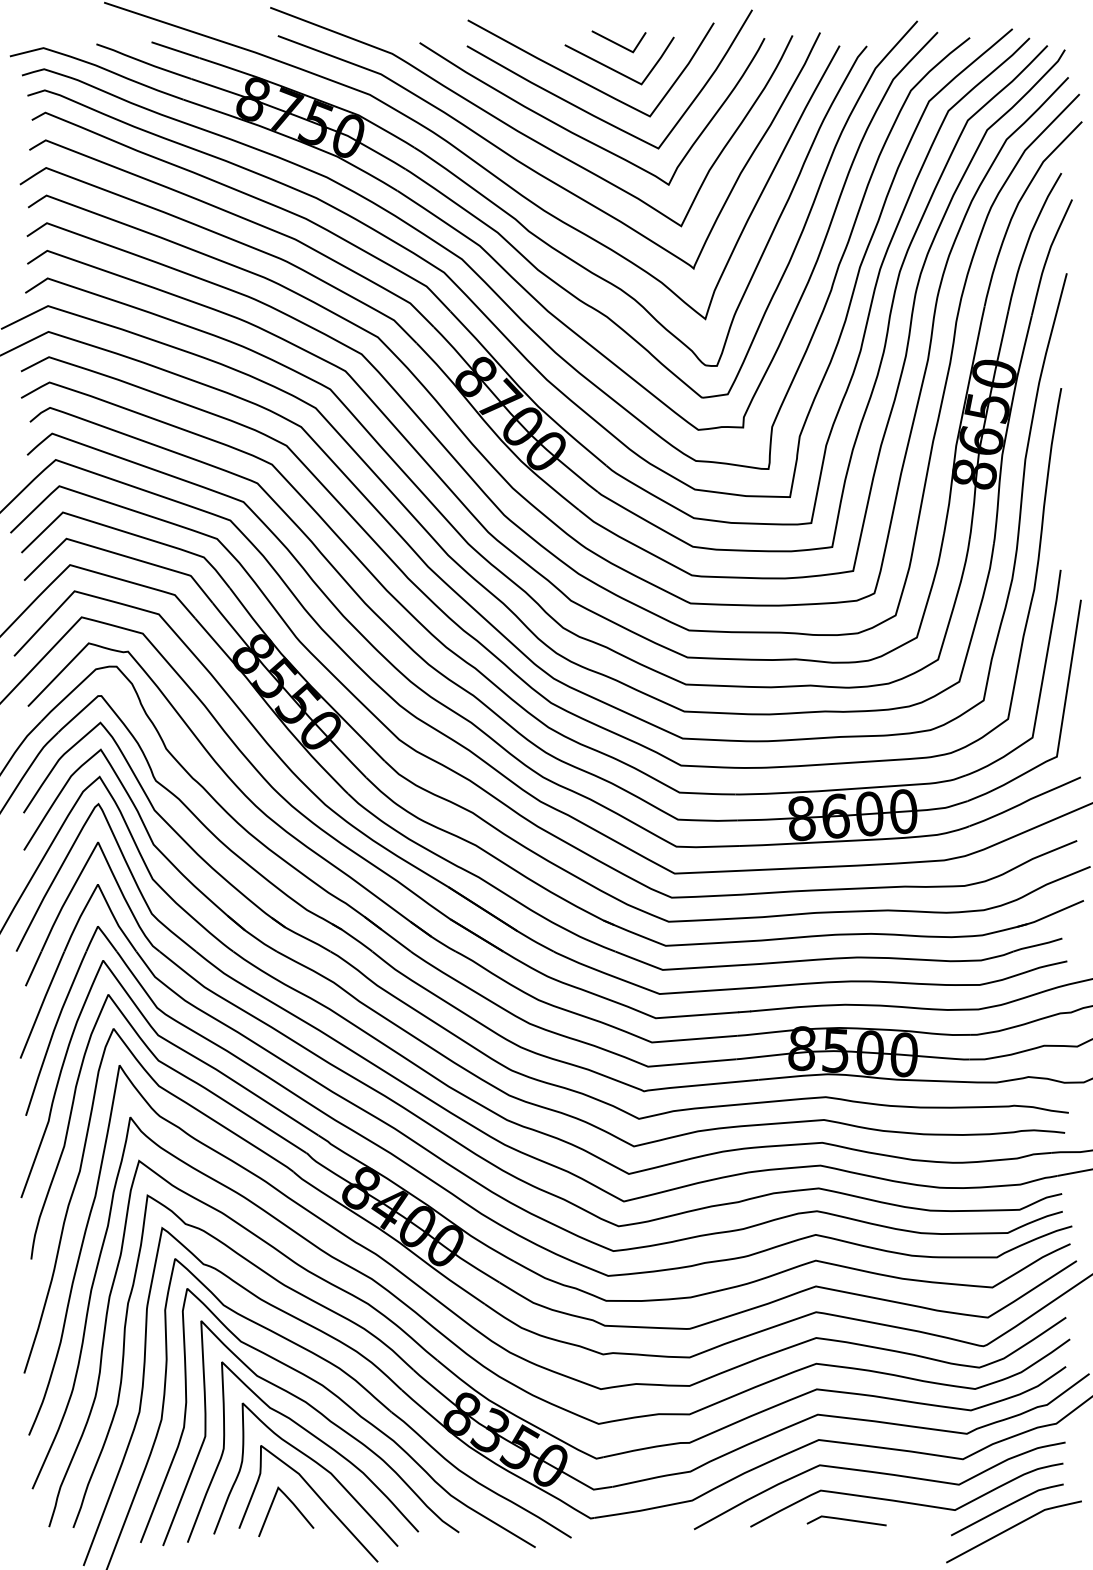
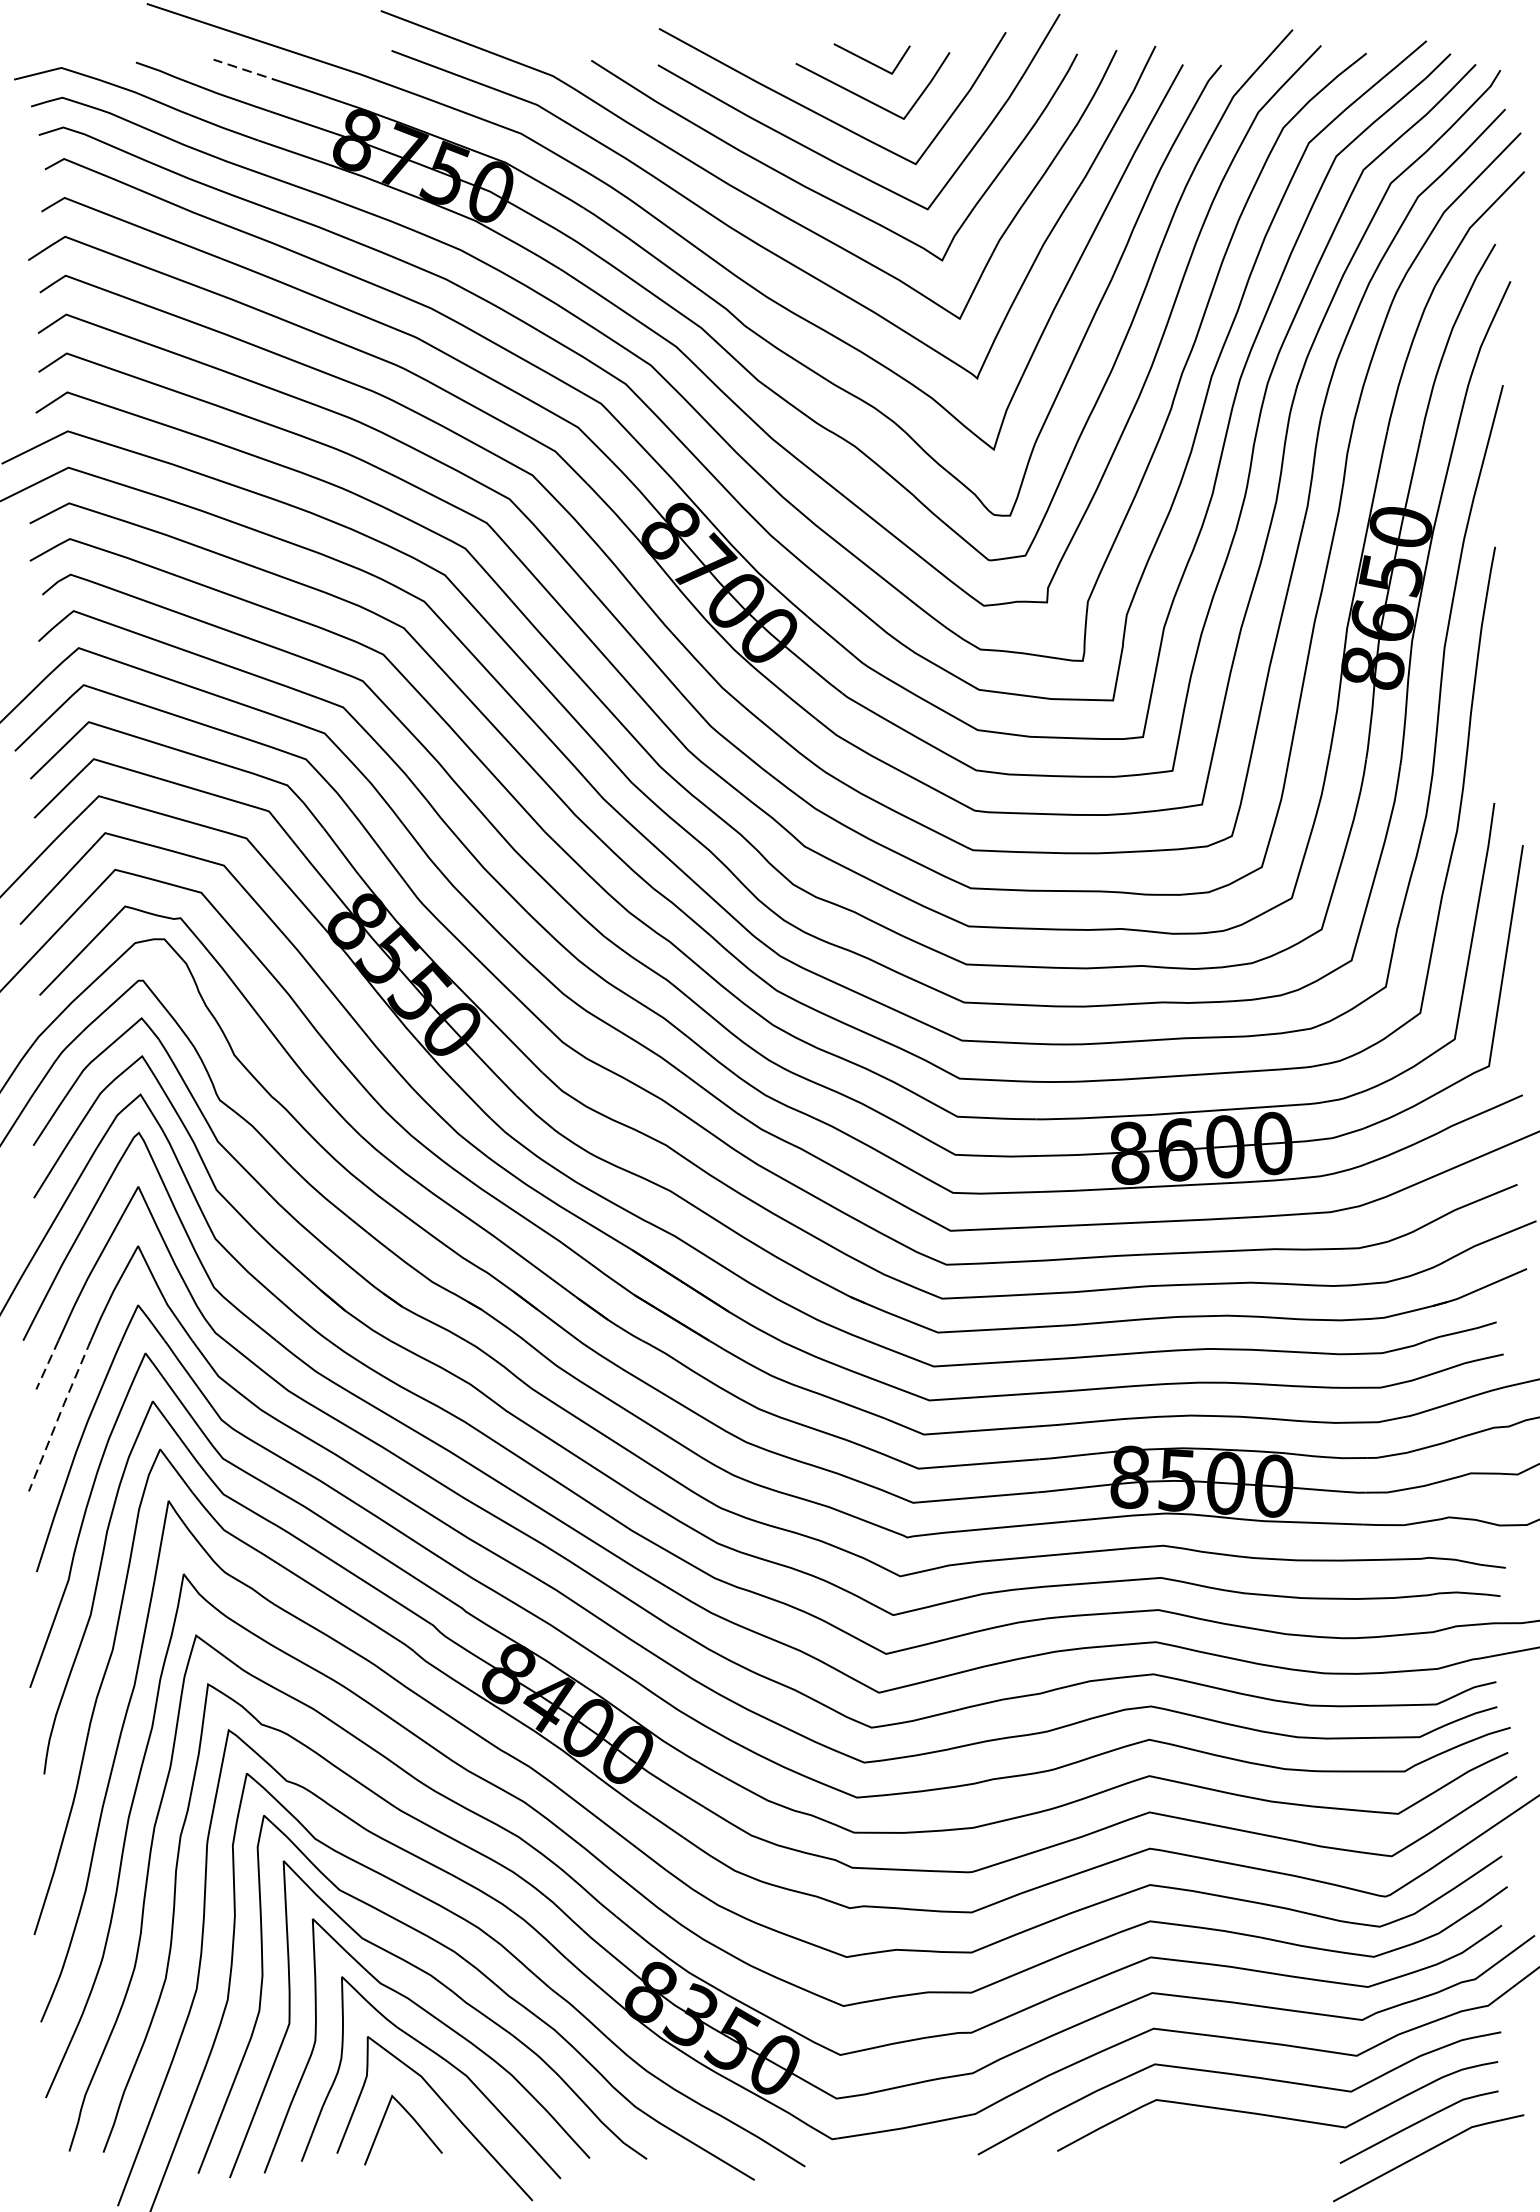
line: (175, 49) -> (247, 69), solid -> dashed
line: (33, 968) -> (47, 1364), solid -> dashed
line: (42, 1004) -> (60, 1415), solid -> dashed
line: (846, 1520) -> (1192, 2142), removed

